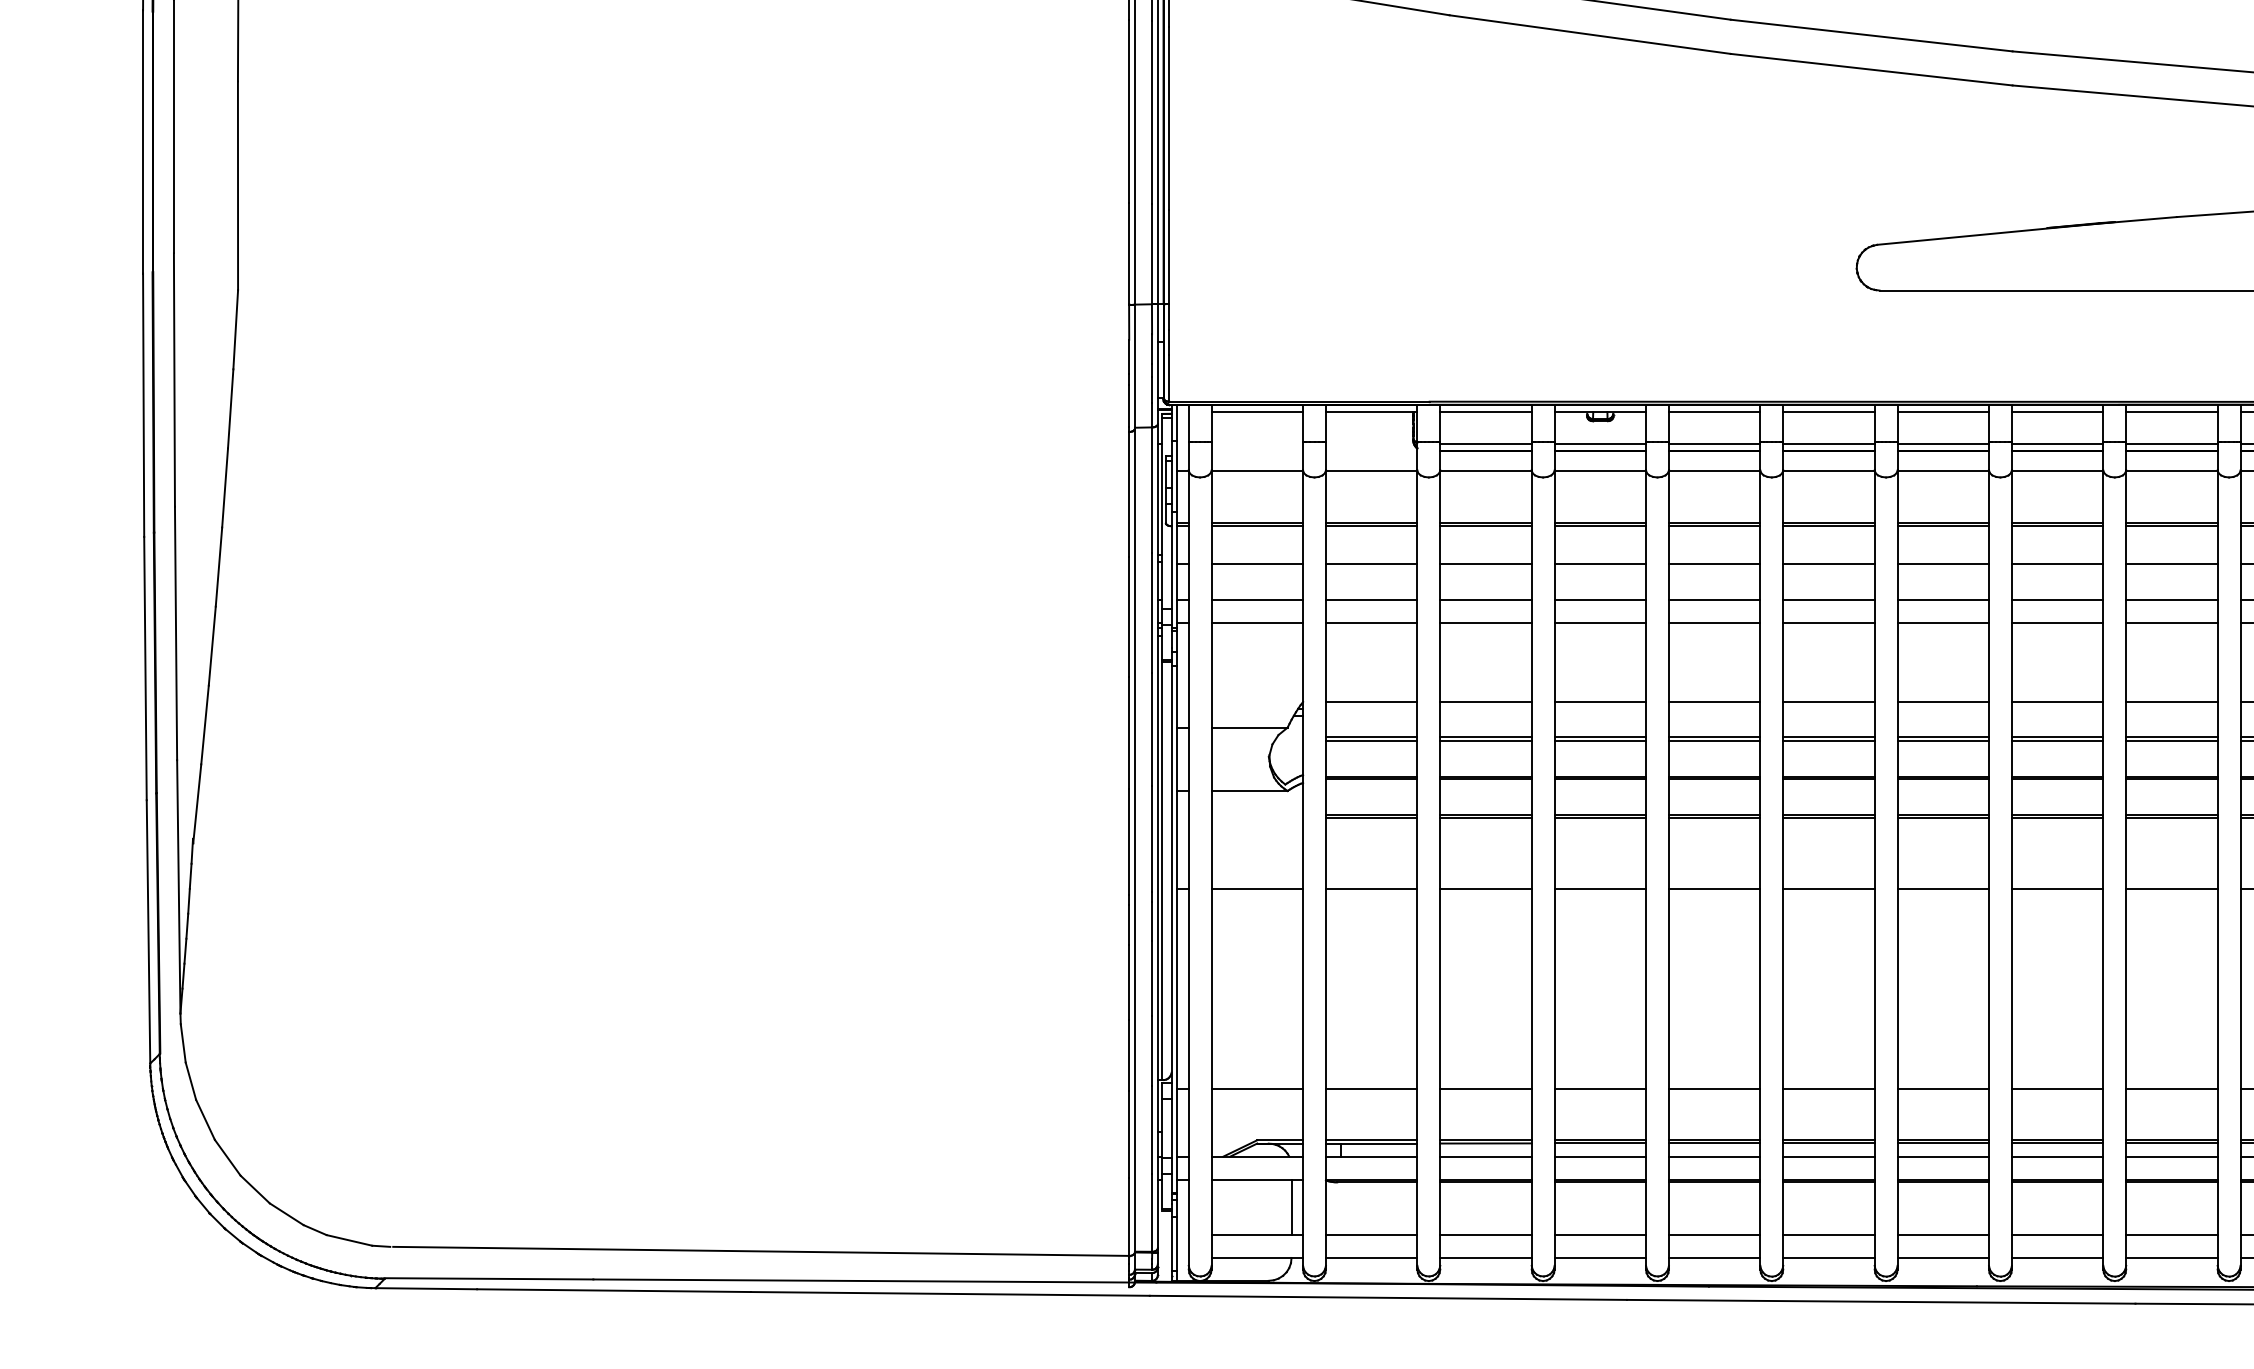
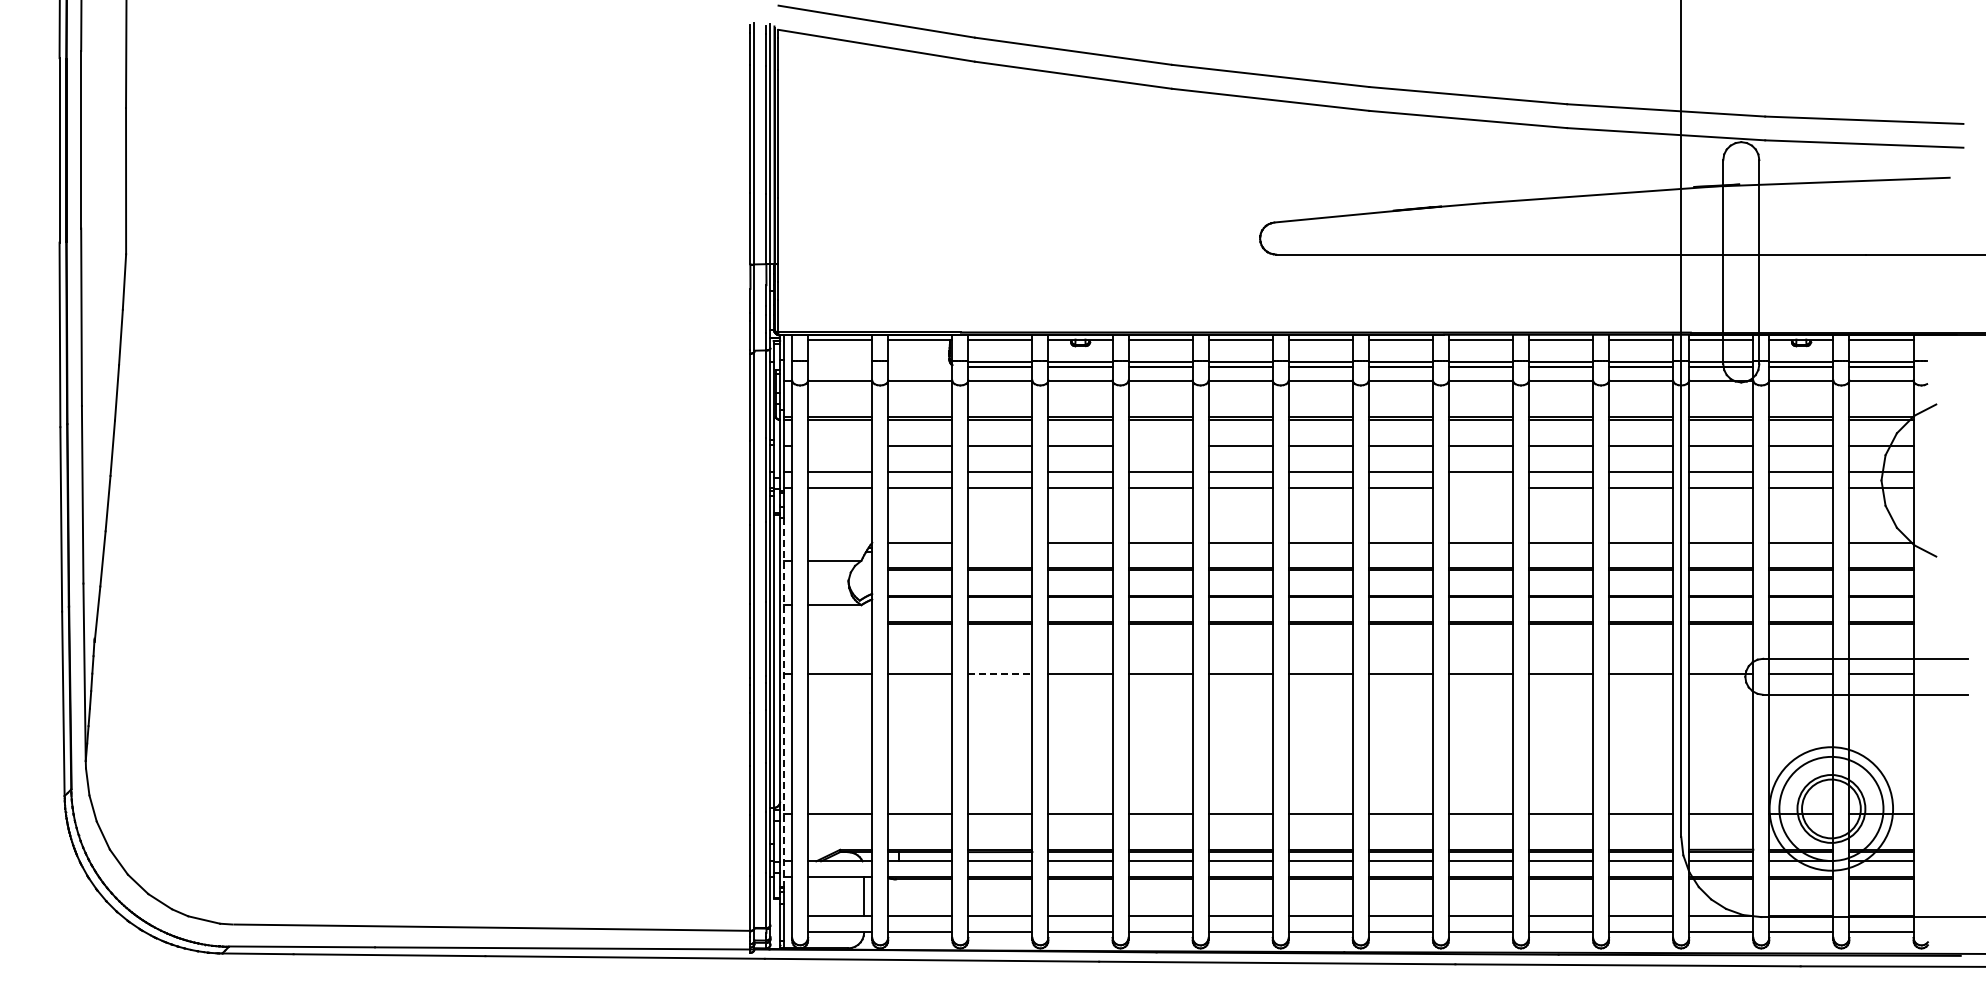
line: (1257, 564) -> (840, 446), removed
line: (1714, 564) -> (1160, 446), removed
line: (2171, 623) -> (1480, 487), removed
line: (1486, 701) -> (1000, 542), removed
line: (1486, 888) -> (1000, 673), solid -> dashed
line: (1177, 929) -> (784, 702), solid -> dashed

